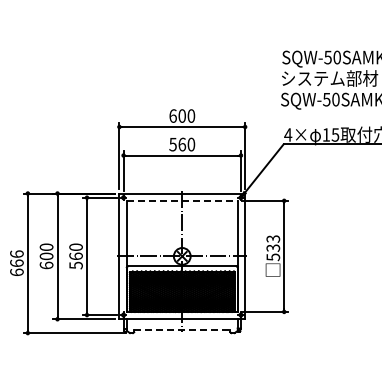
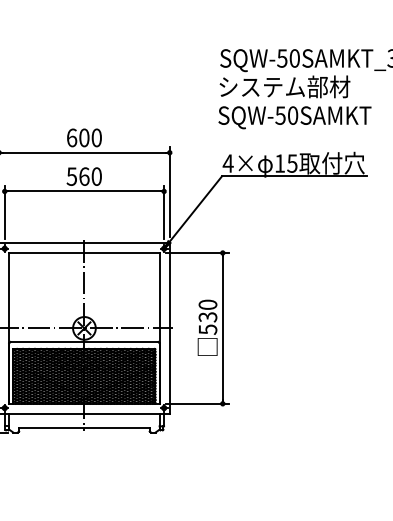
line: (182, 200) -> (84, 252), dashed -> solid
text: (273, 238) -> (208, 304), 533 -> 530
line: (182, 330) -> (84, 429), dashed -> solid

